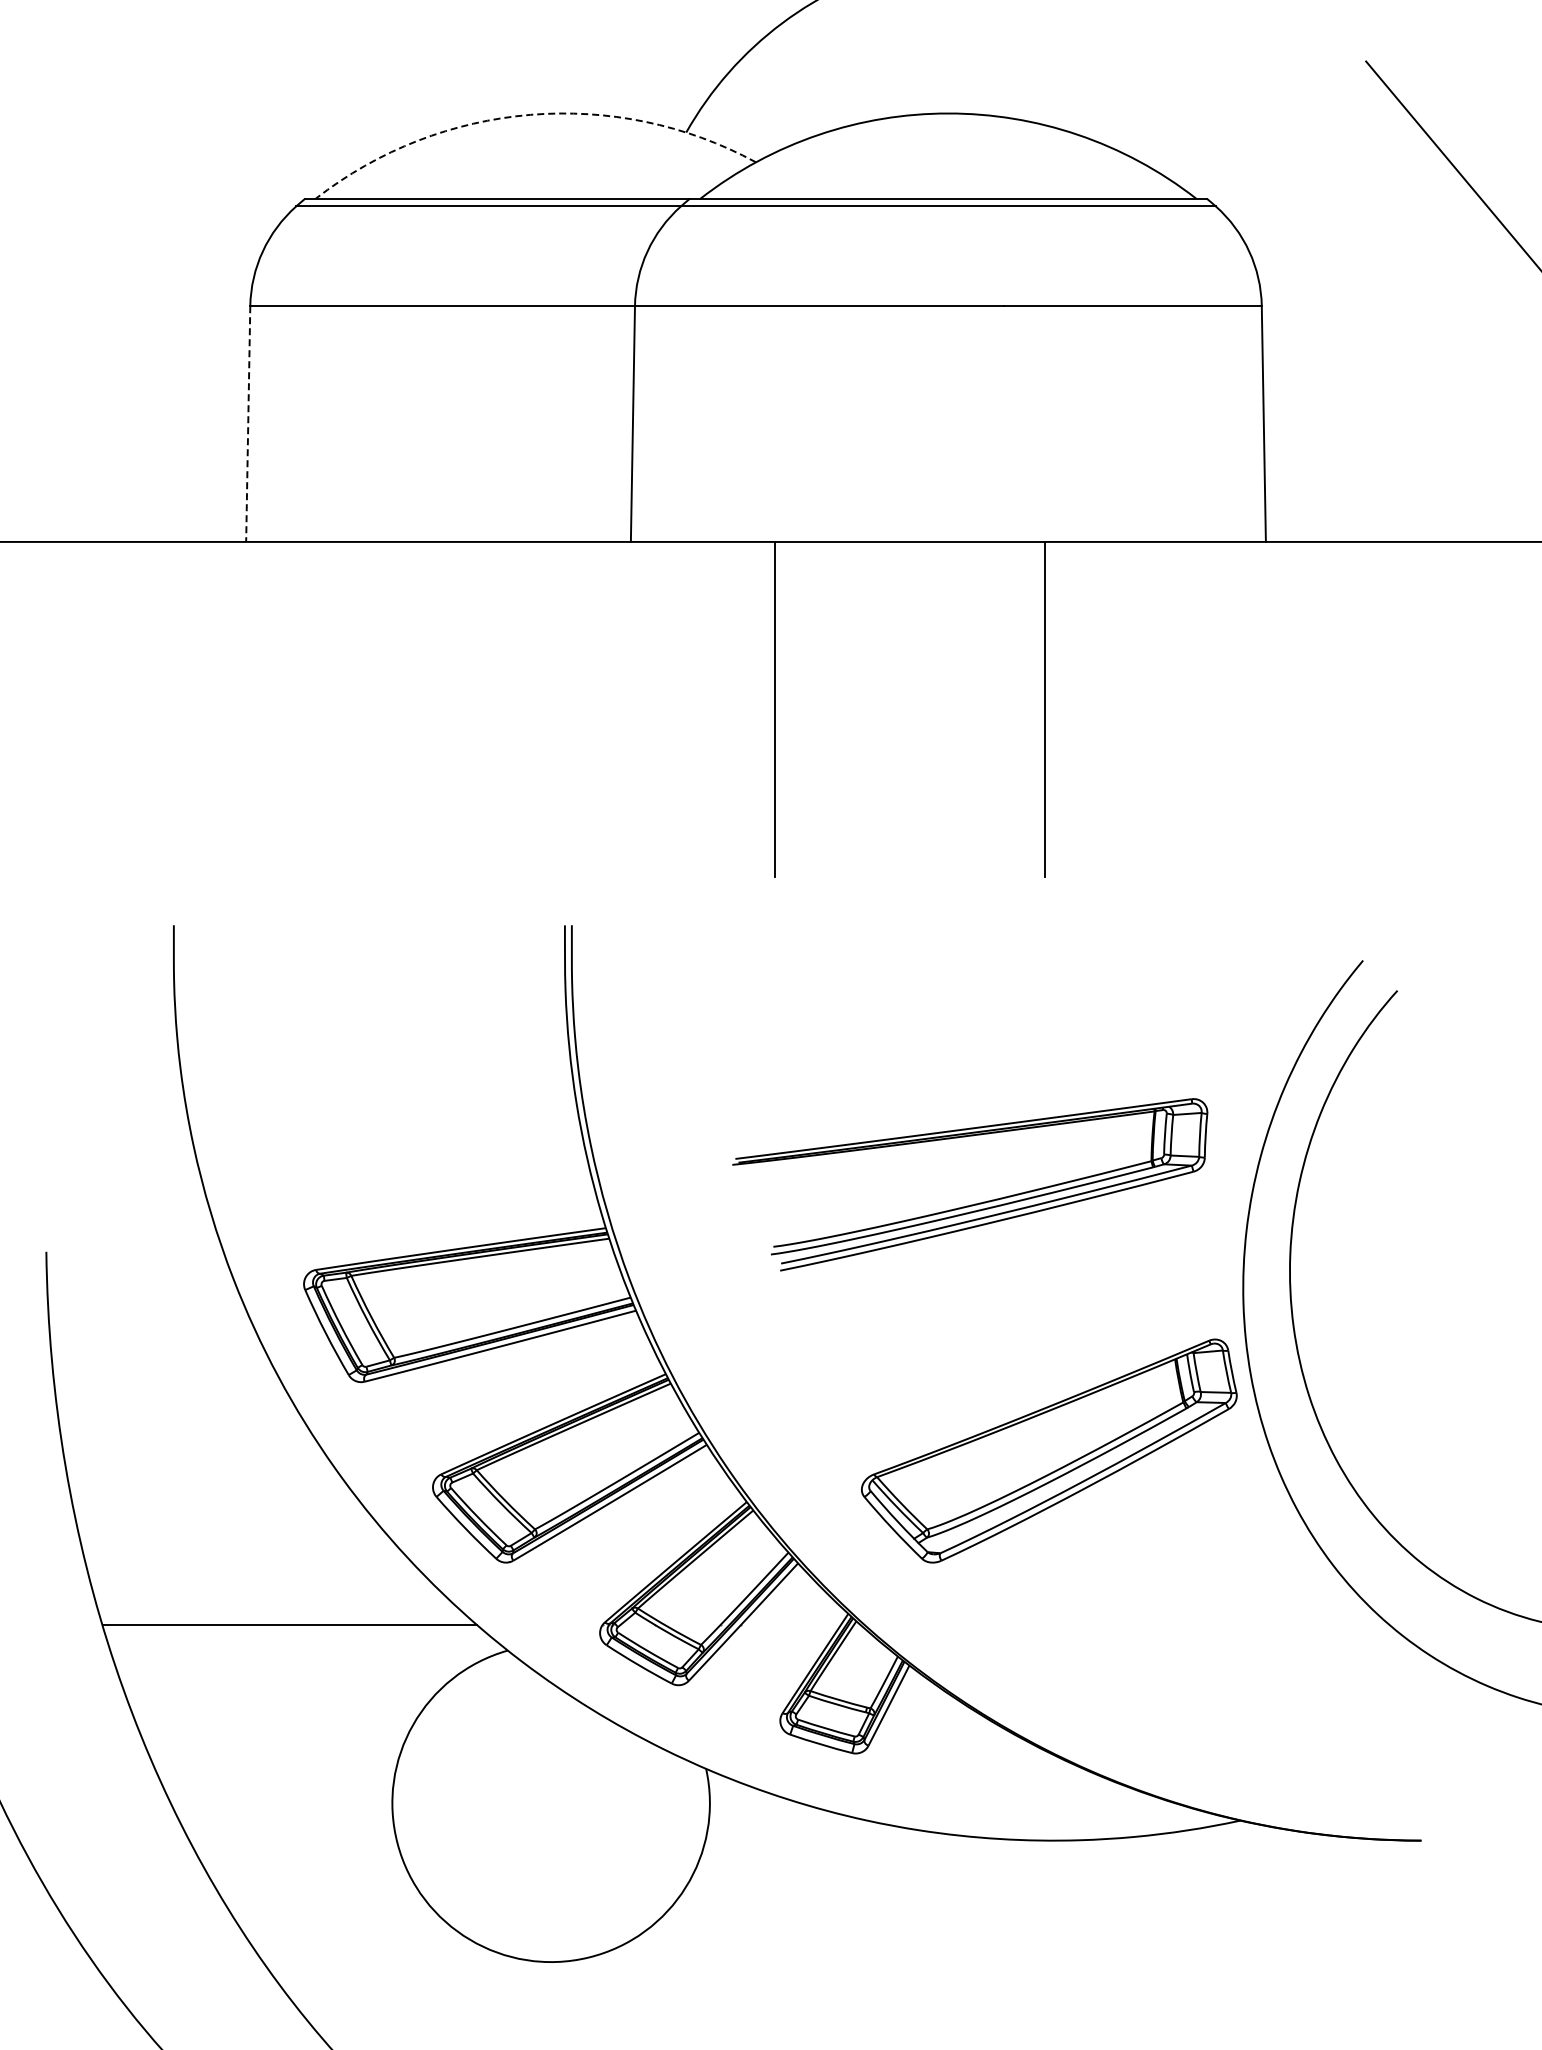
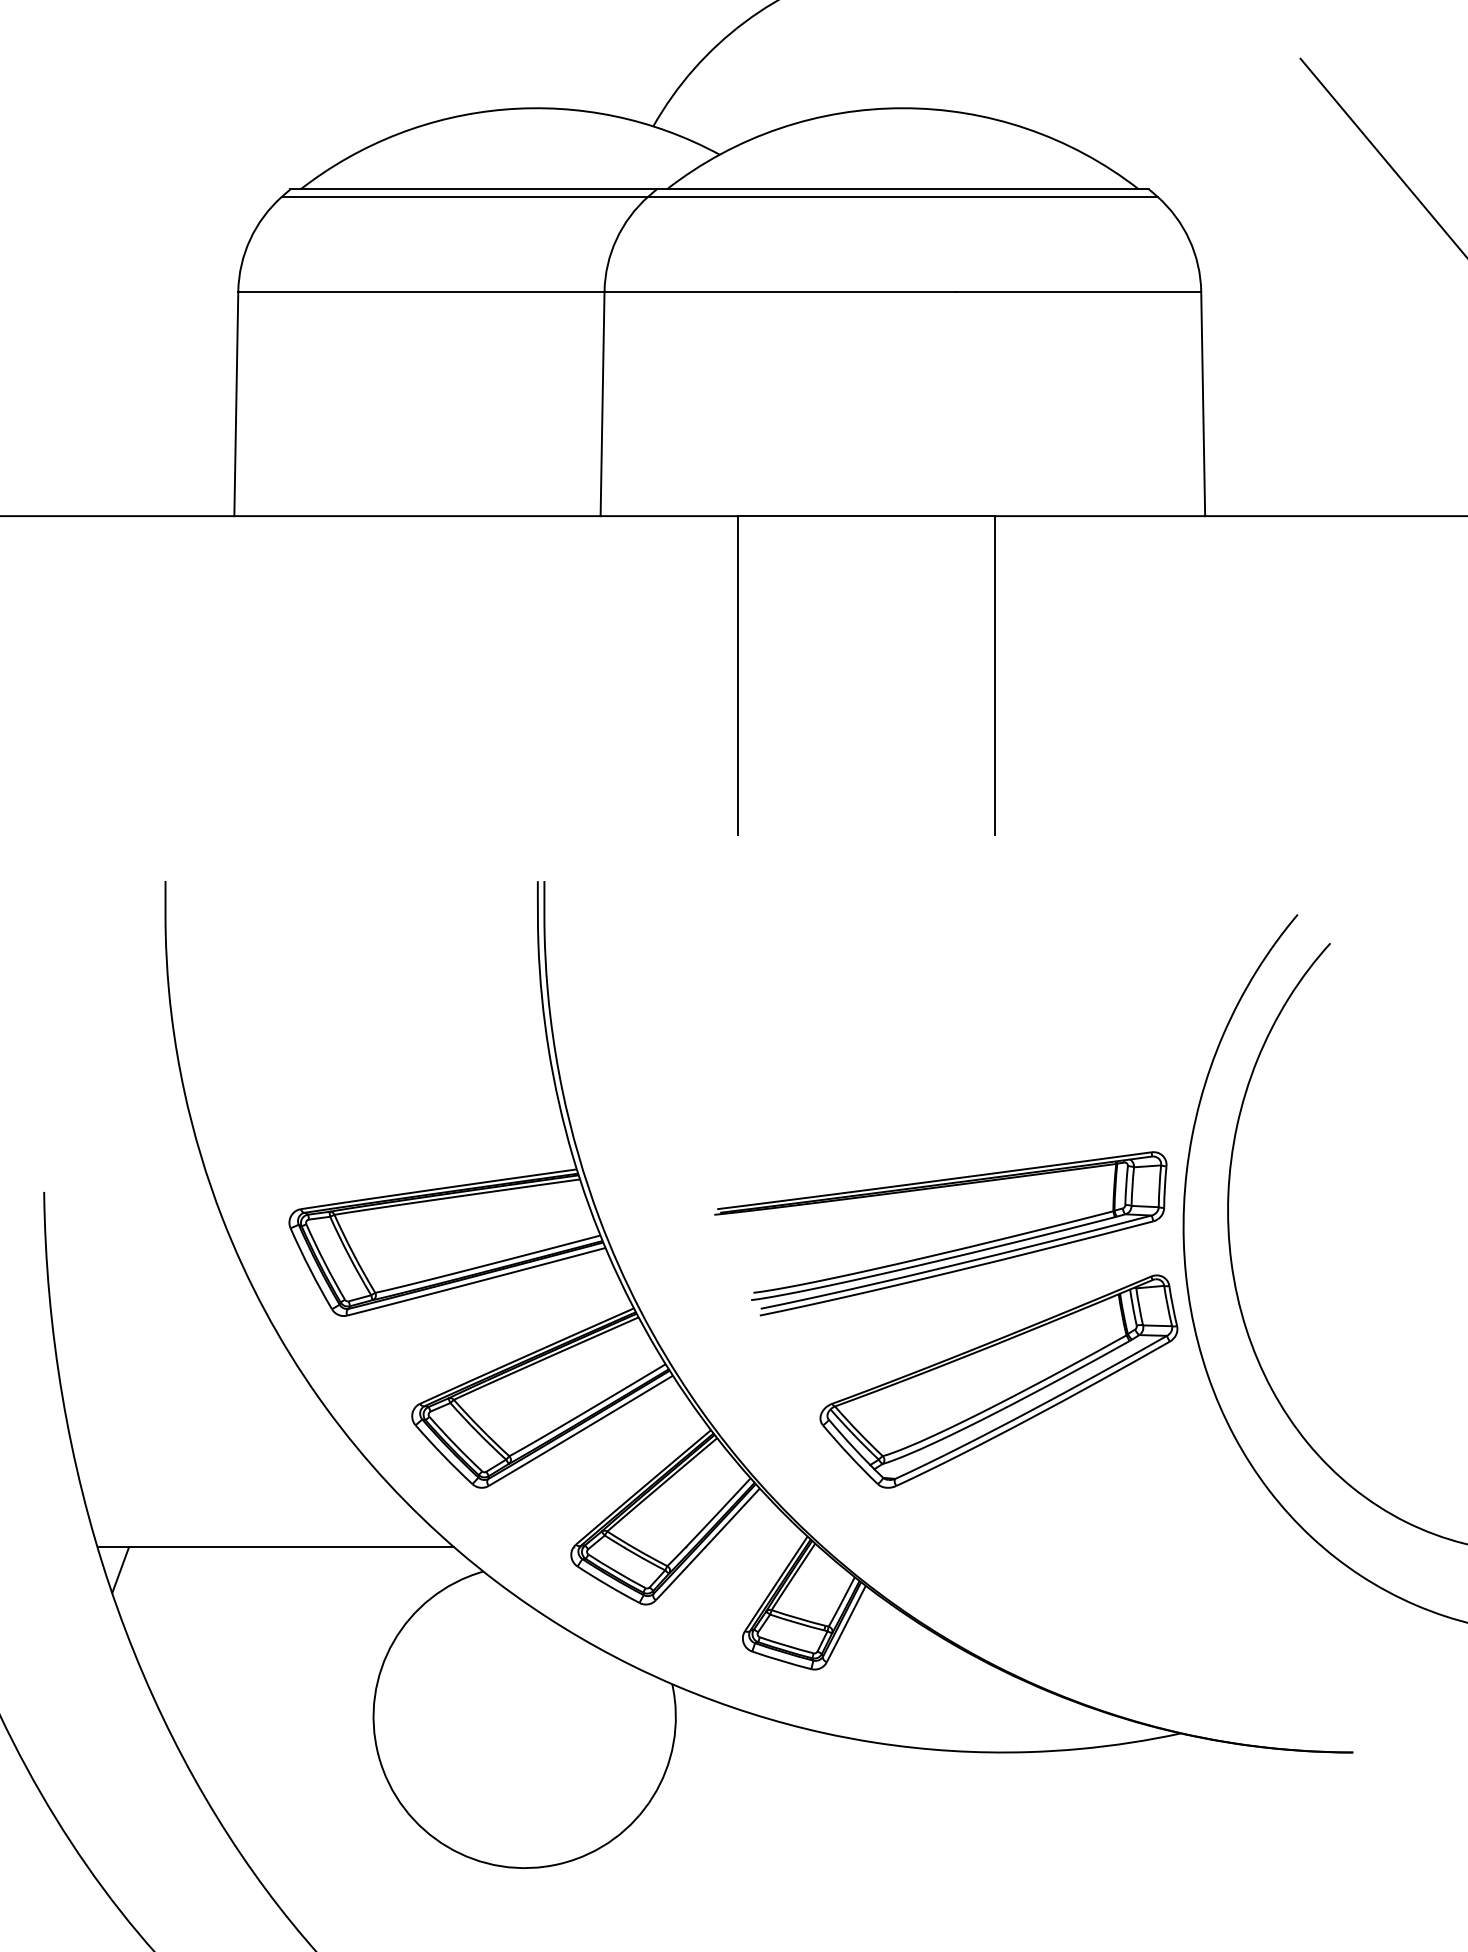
arc: (530, 114) -> (505, 109), dashed -> solid
line: (248, 424) -> (236, 404), dashed -> solid
part: (975, 1203) -> (945, 1251), moved
line: (126, 1648) -> (120, 1569), added

